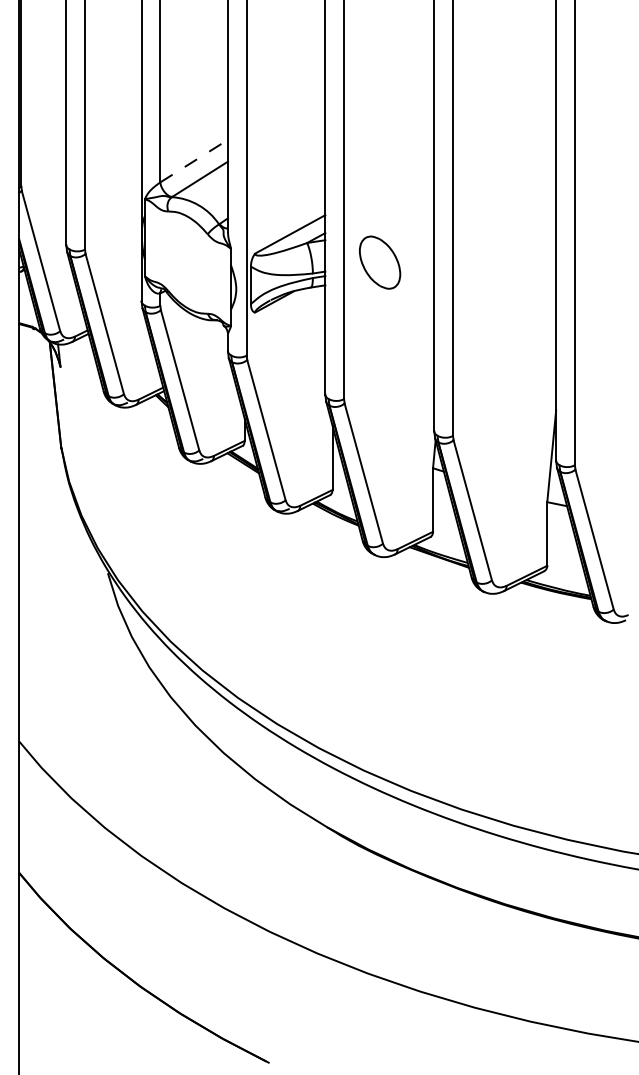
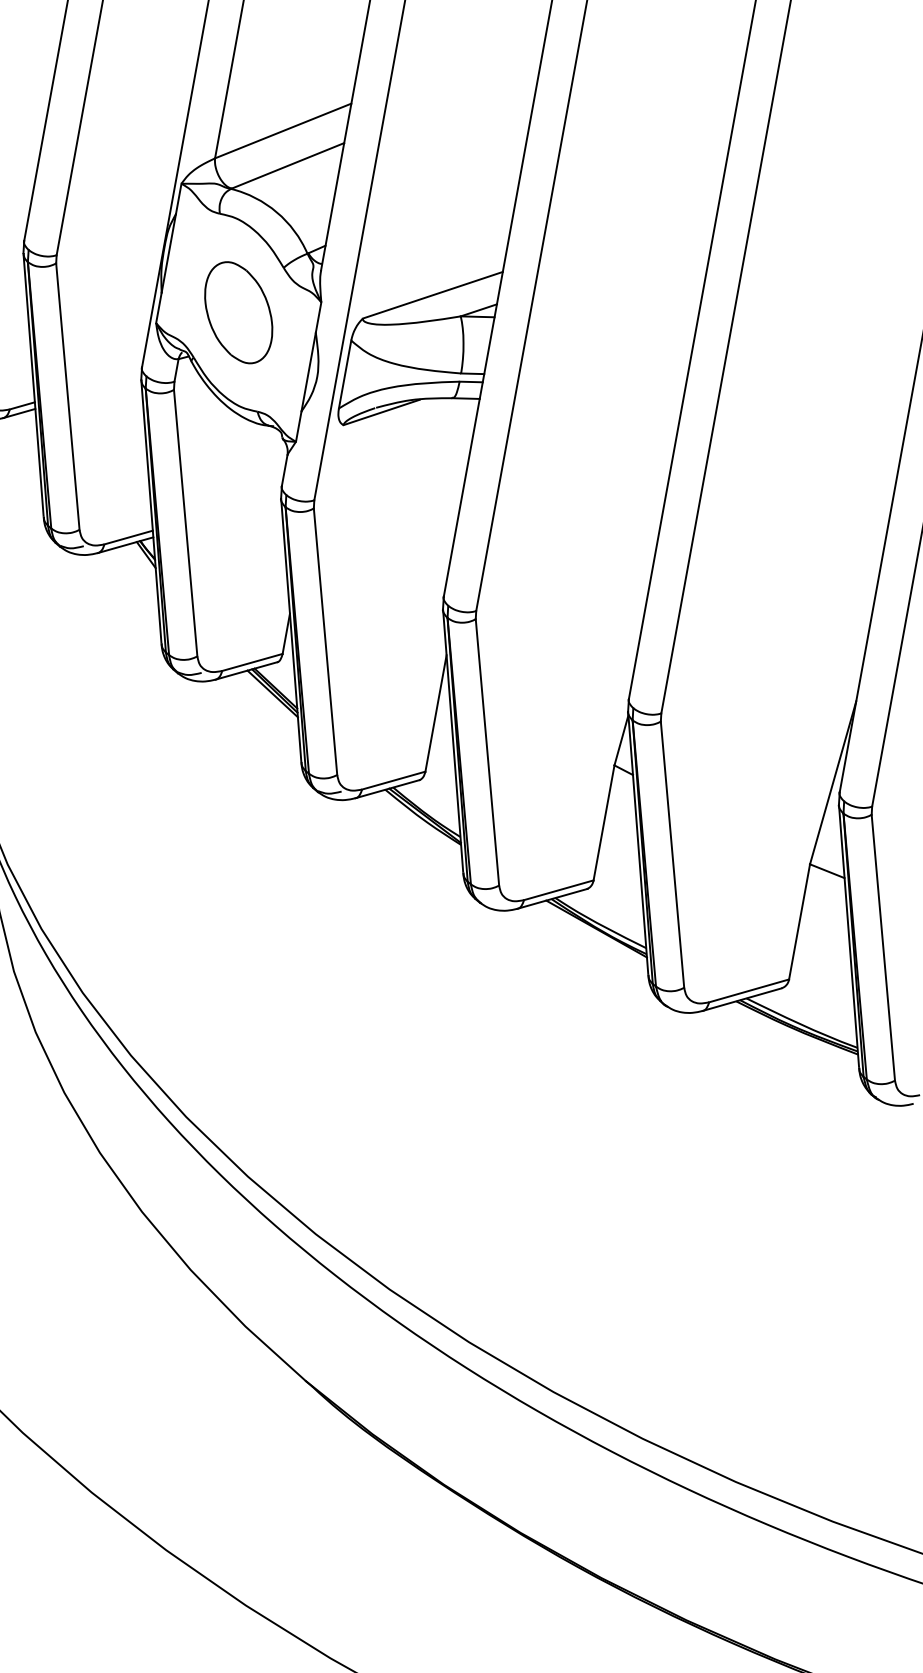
line: (194, 161) -> (283, 131), dashed -> solid
part: (380, 262) -> (239, 312), moved

